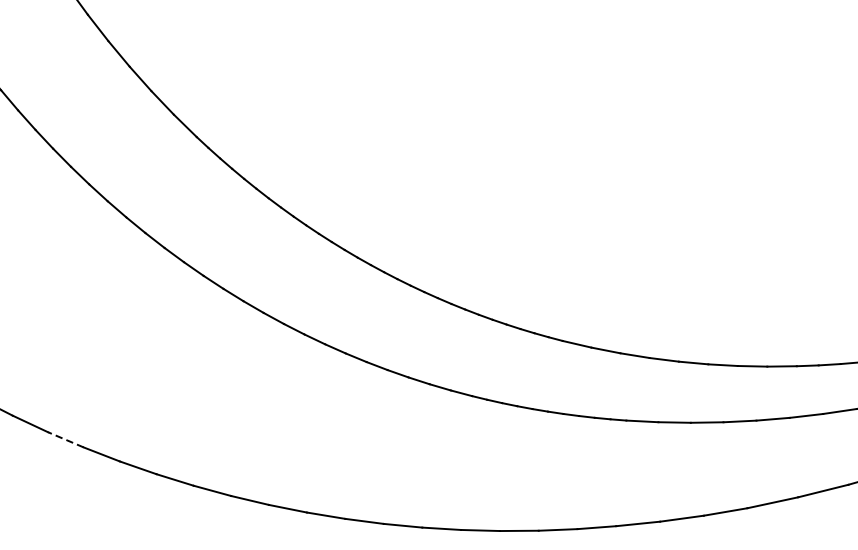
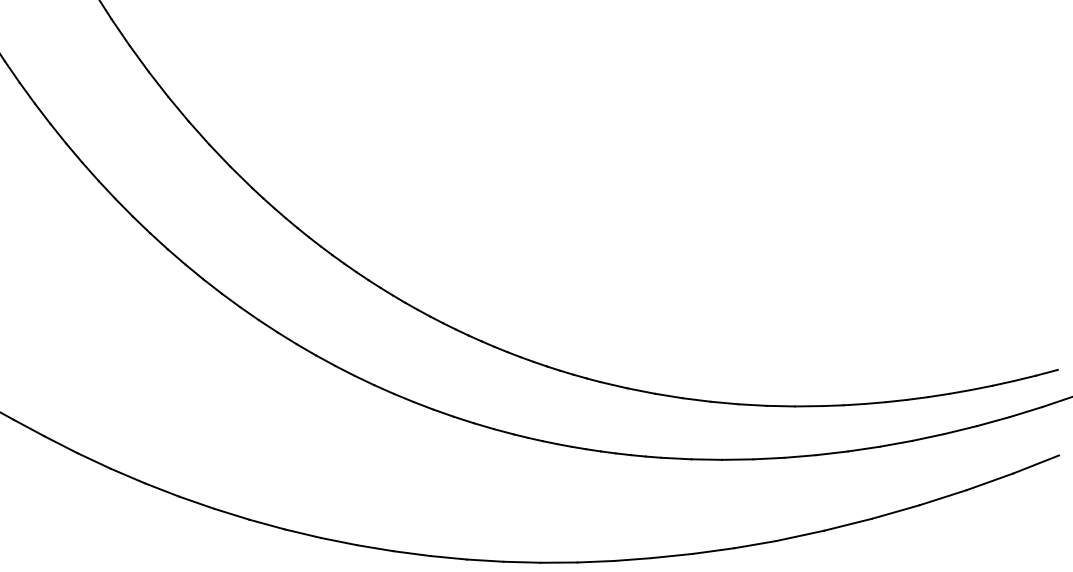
line: (65, 439) -> (127, 475), dashed -> solid

